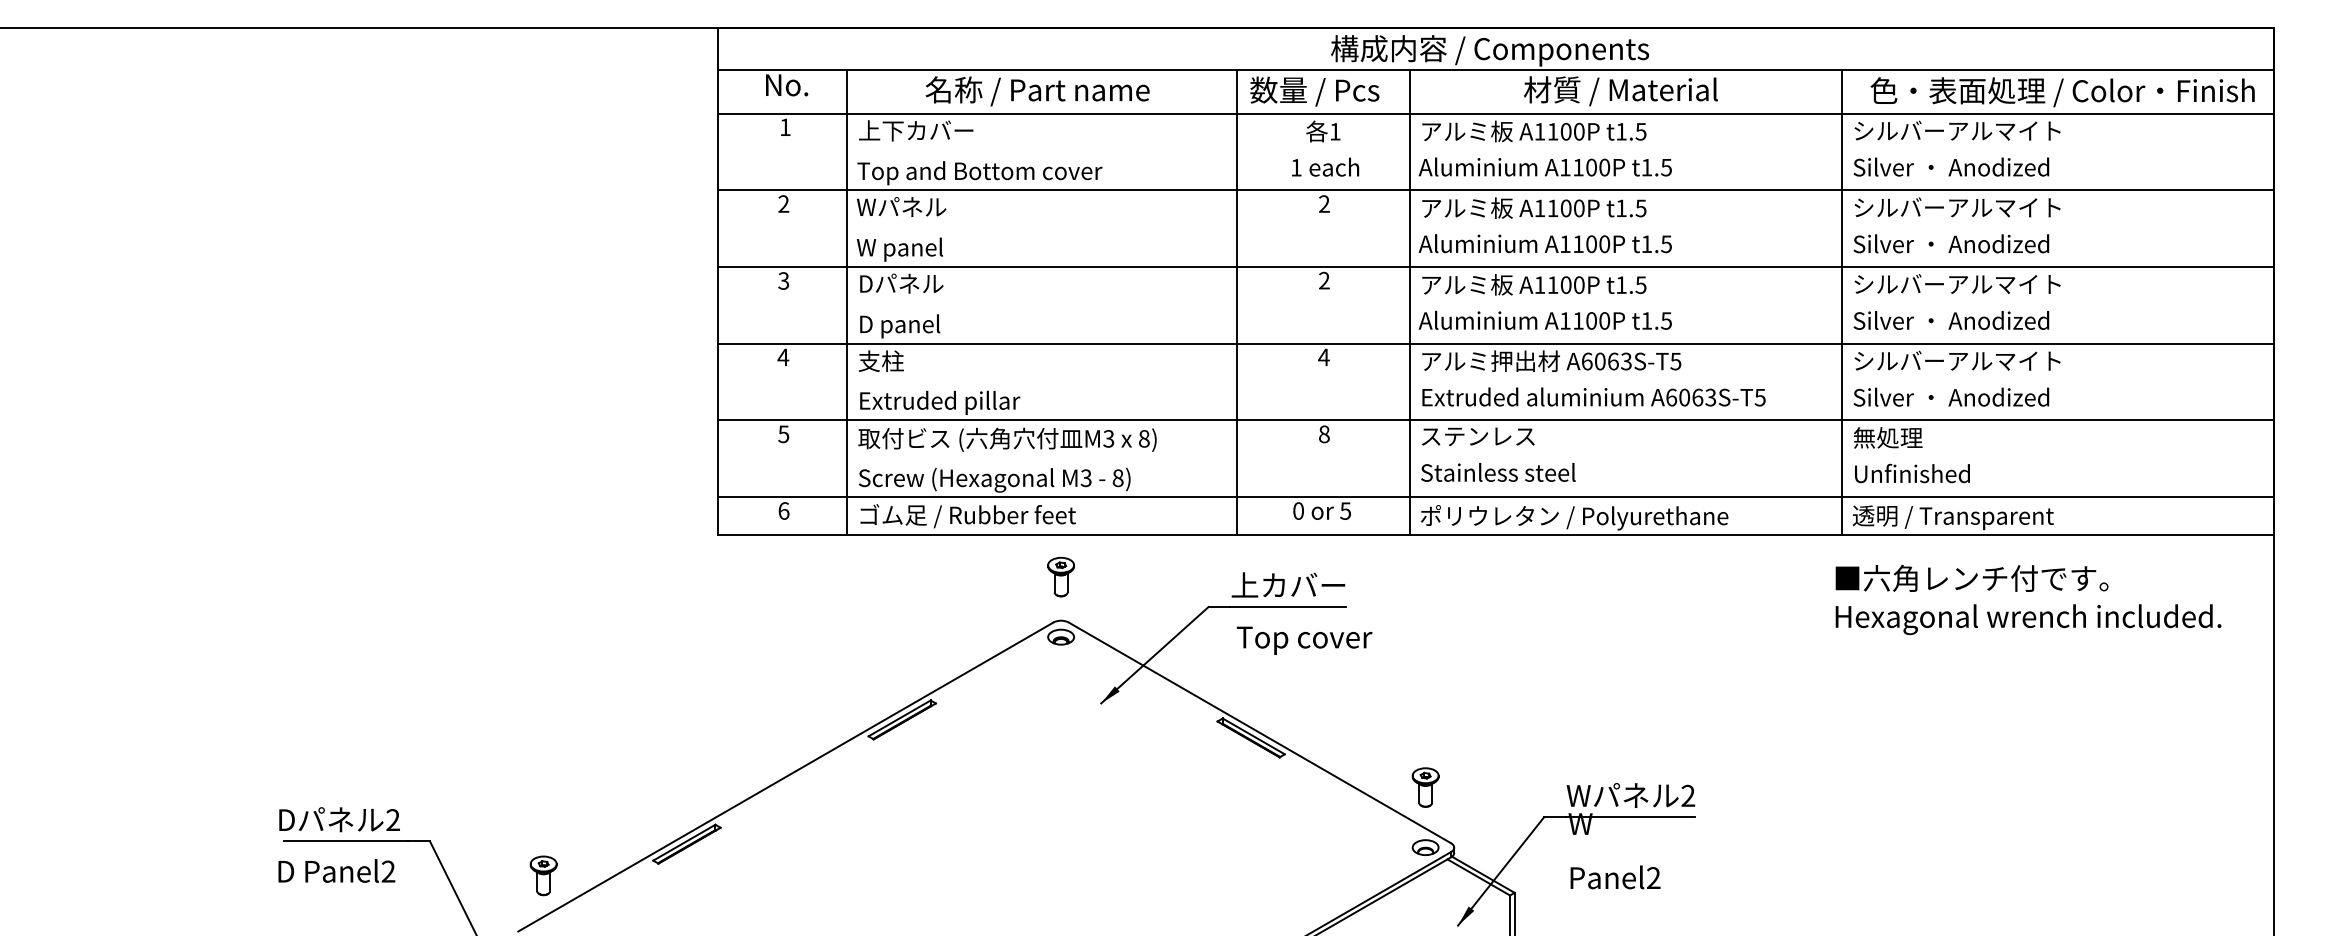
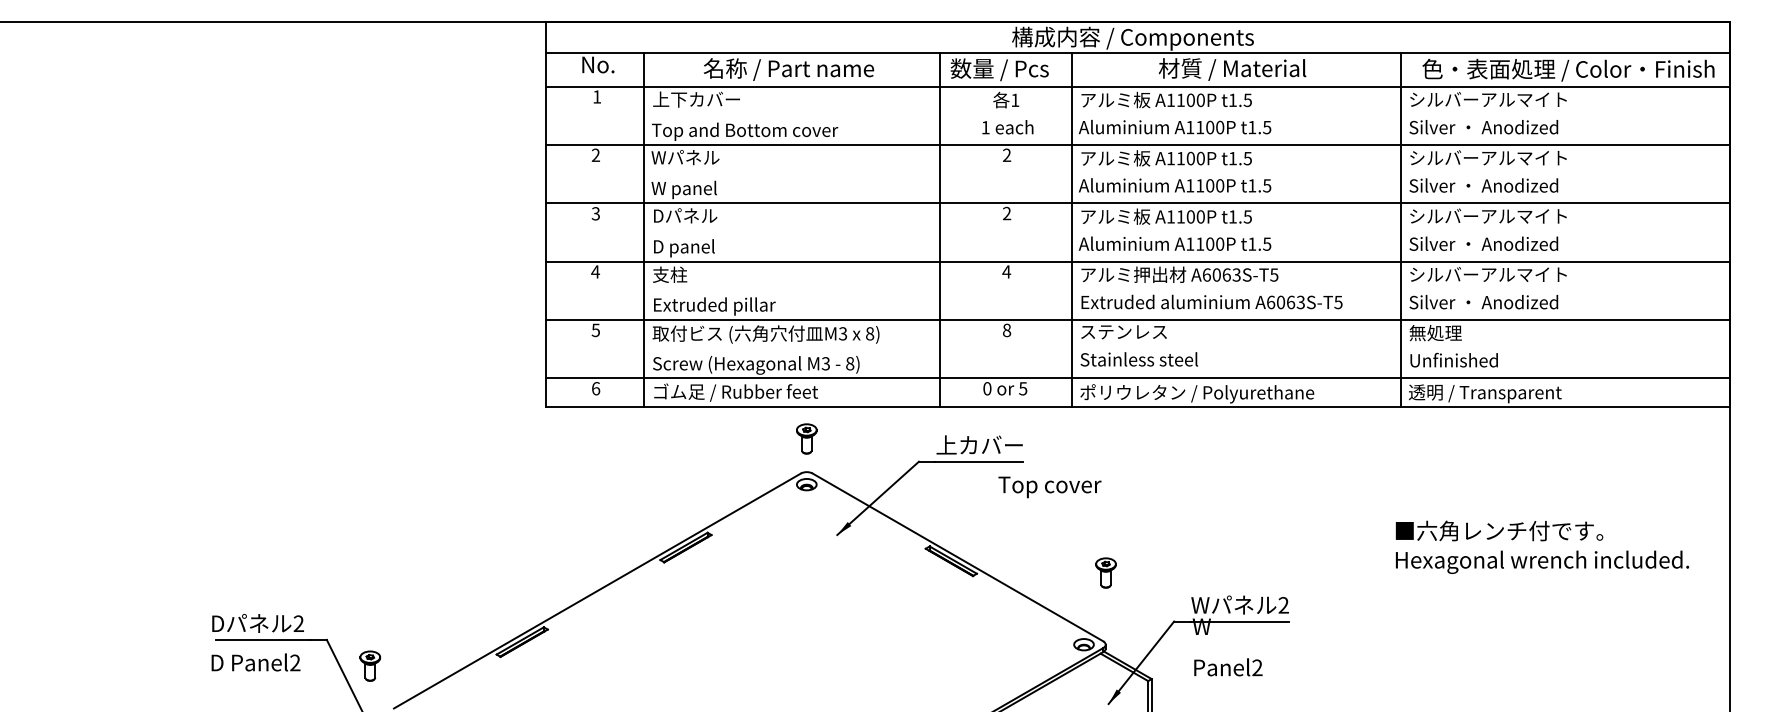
text: (2028, 598) -> (1542, 546), moved
text: (1304, 640) -> (1049, 487), moved
part: (1424, 786) -> (1105, 572), moved
part: (542, 874) -> (369, 665), moved

